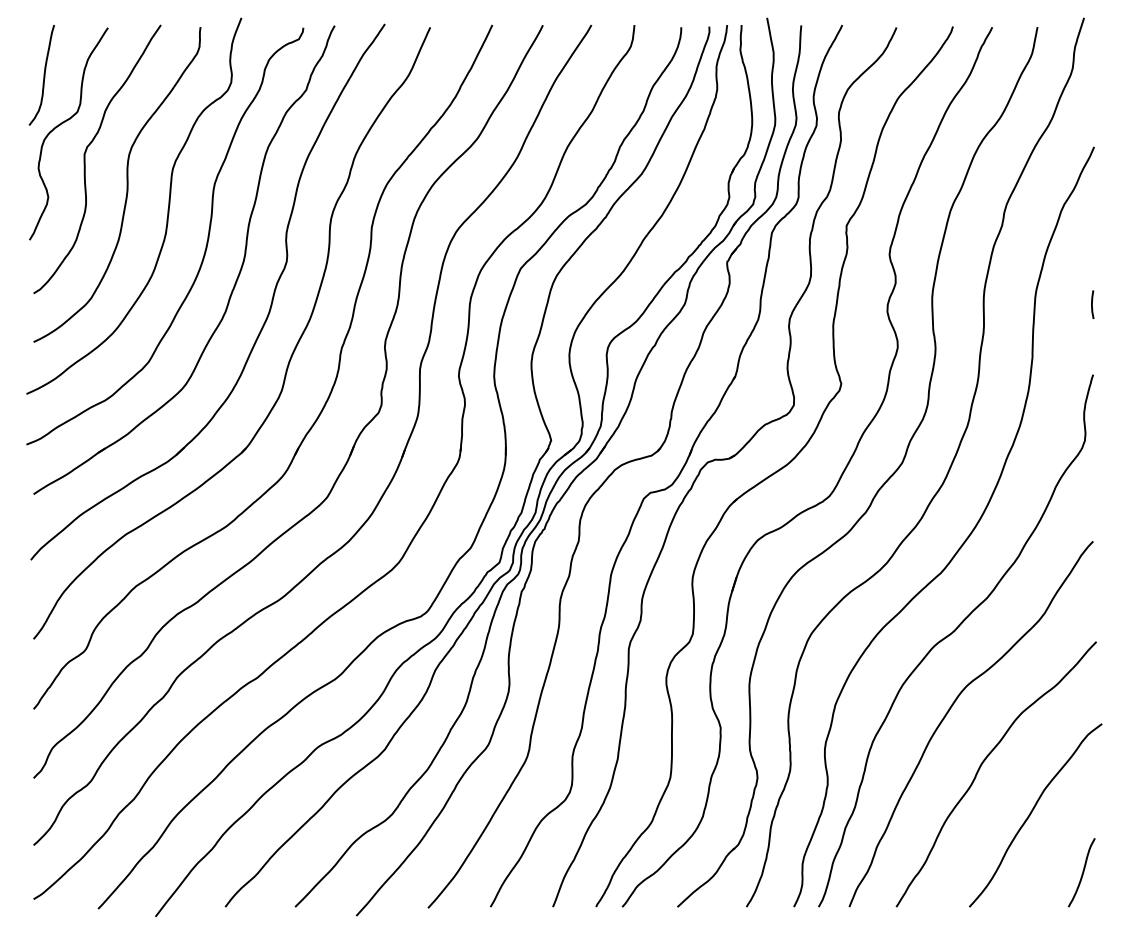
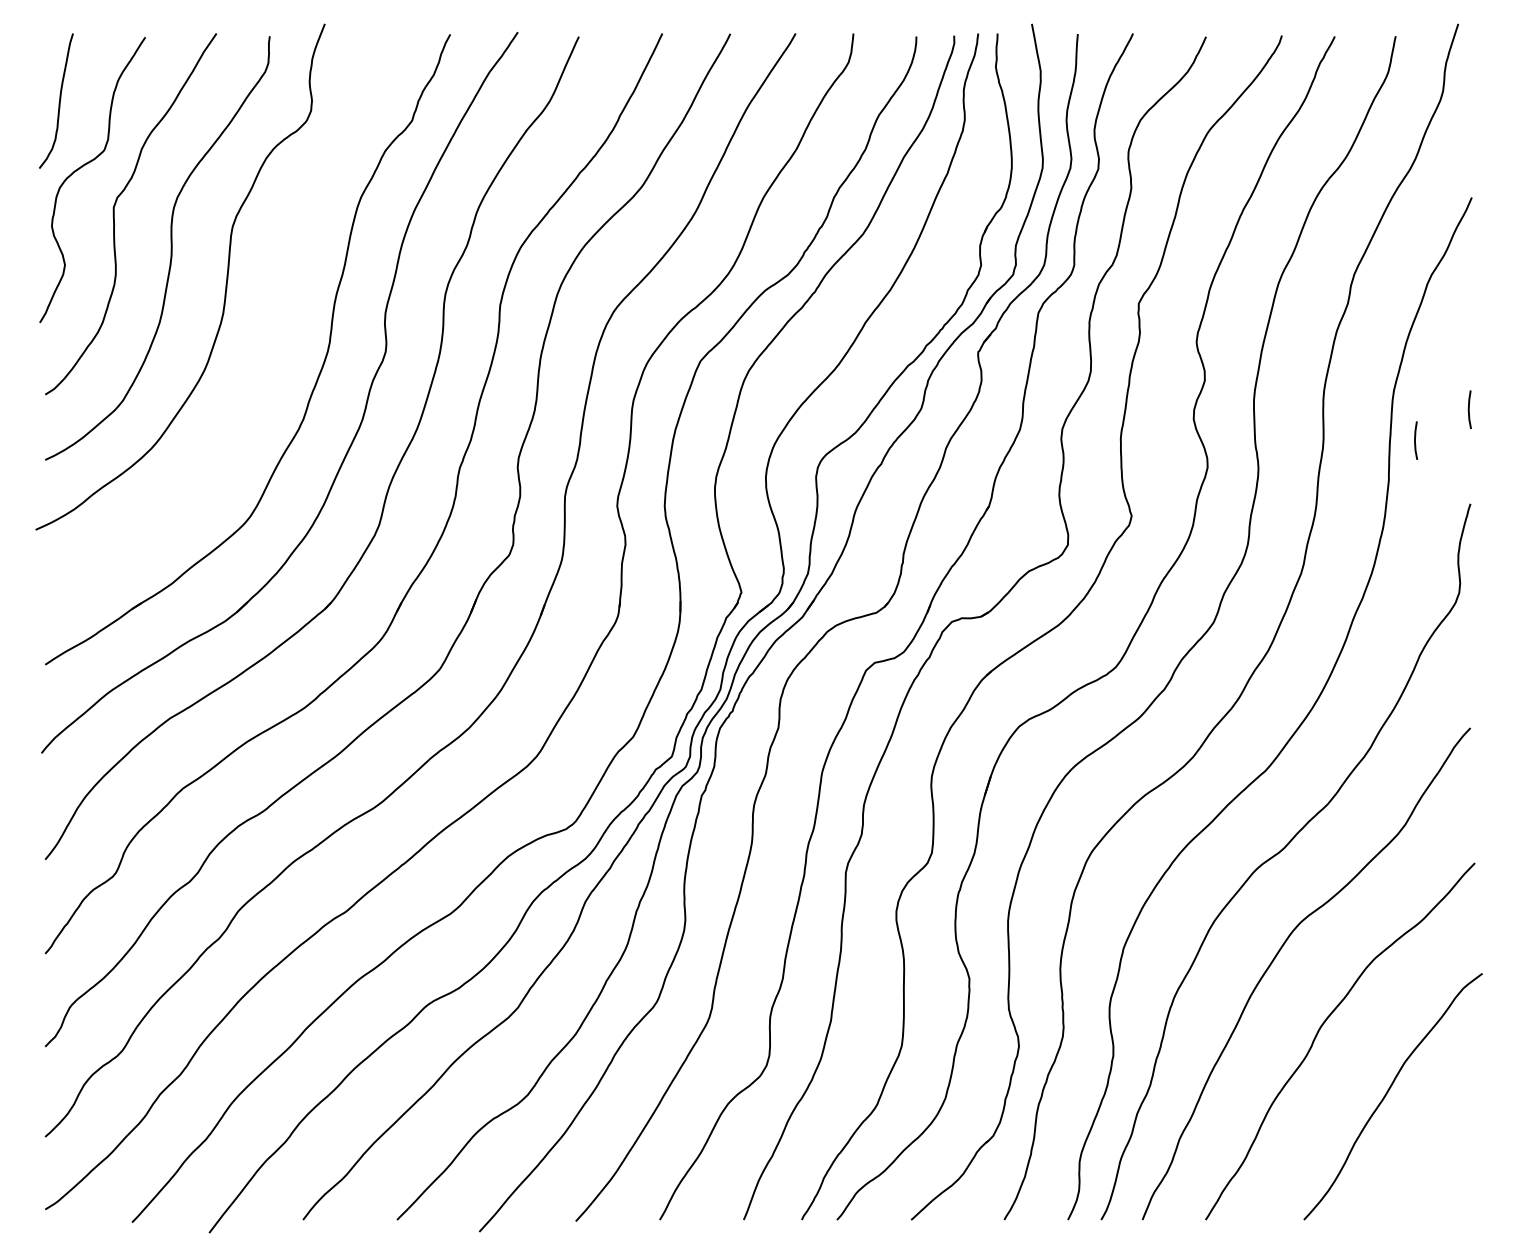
curve: (205, 246) -> (276, 331), removed
line: (1052, 327) -> (1415, 440), added
curve: (1082, 872) -> (1456, 1173), removed

